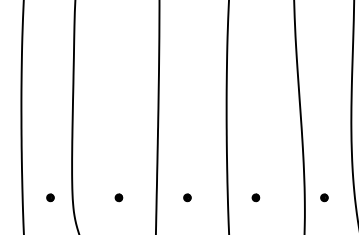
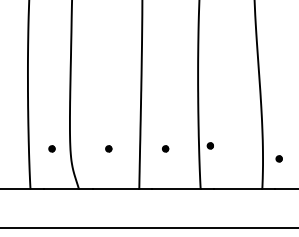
part: (254, 197) -> (209, 145), moved
part: (323, 197) -> (278, 158), moved

